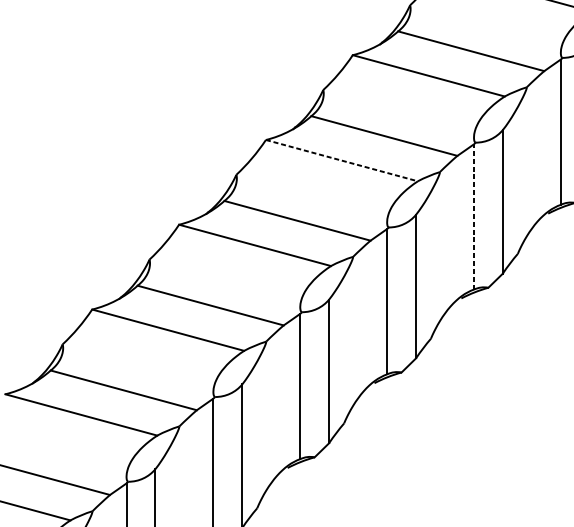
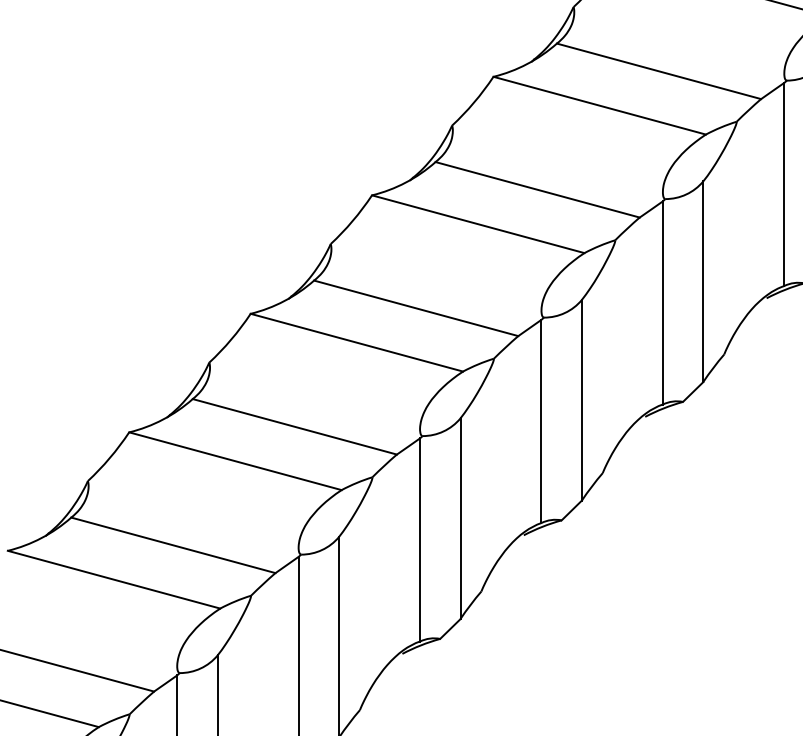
line: (342, 160) -> (478, 224), dashed -> solid
line: (473, 216) -> (662, 302), dashed -> solid

